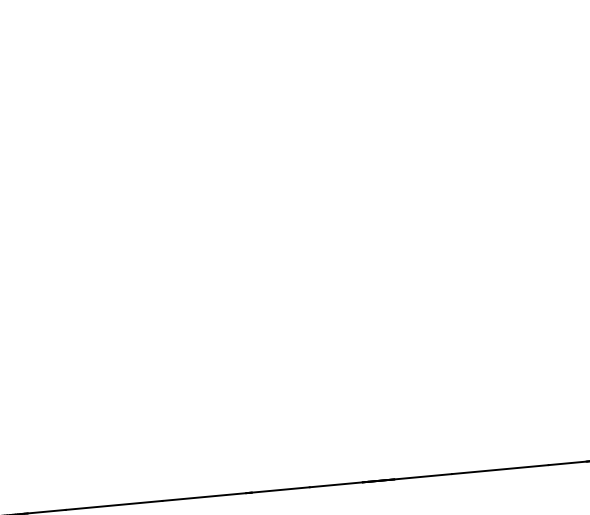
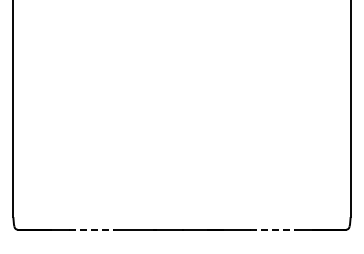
line: (500, 469) -> (272, 229), solid -> dashed
line: (114, 504) -> (91, 229), solid -> dashed

